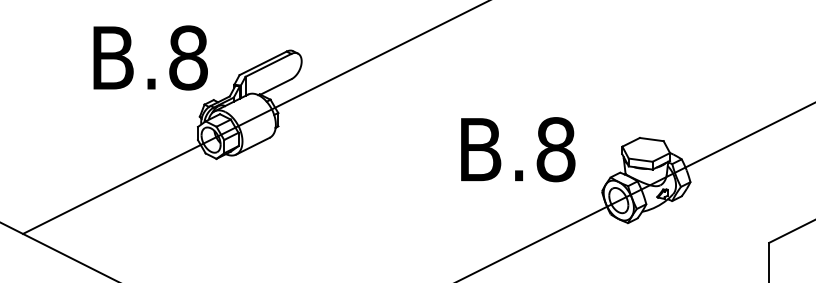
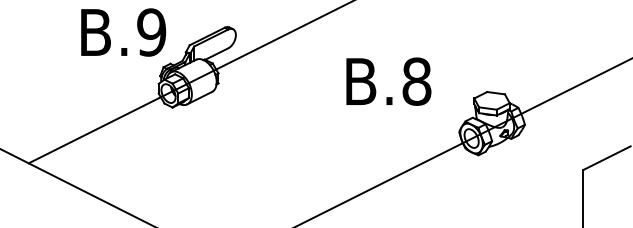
text: (188, 57) -> (151, 32), B.8 -> B.9
text: (517, 149) -> (388, 81), moved

